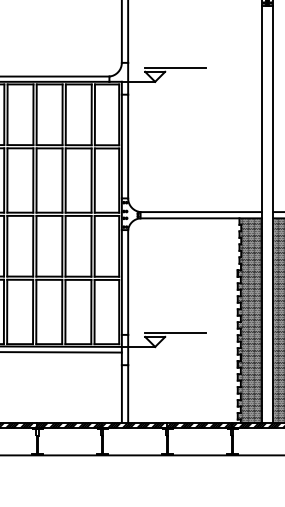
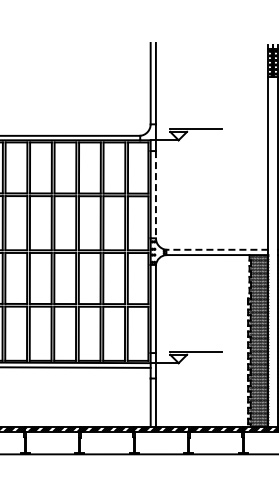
line: (127, 146) -> (155, 194), solid -> dashed
line: (201, 211) -> (217, 249), solid -> dashed

